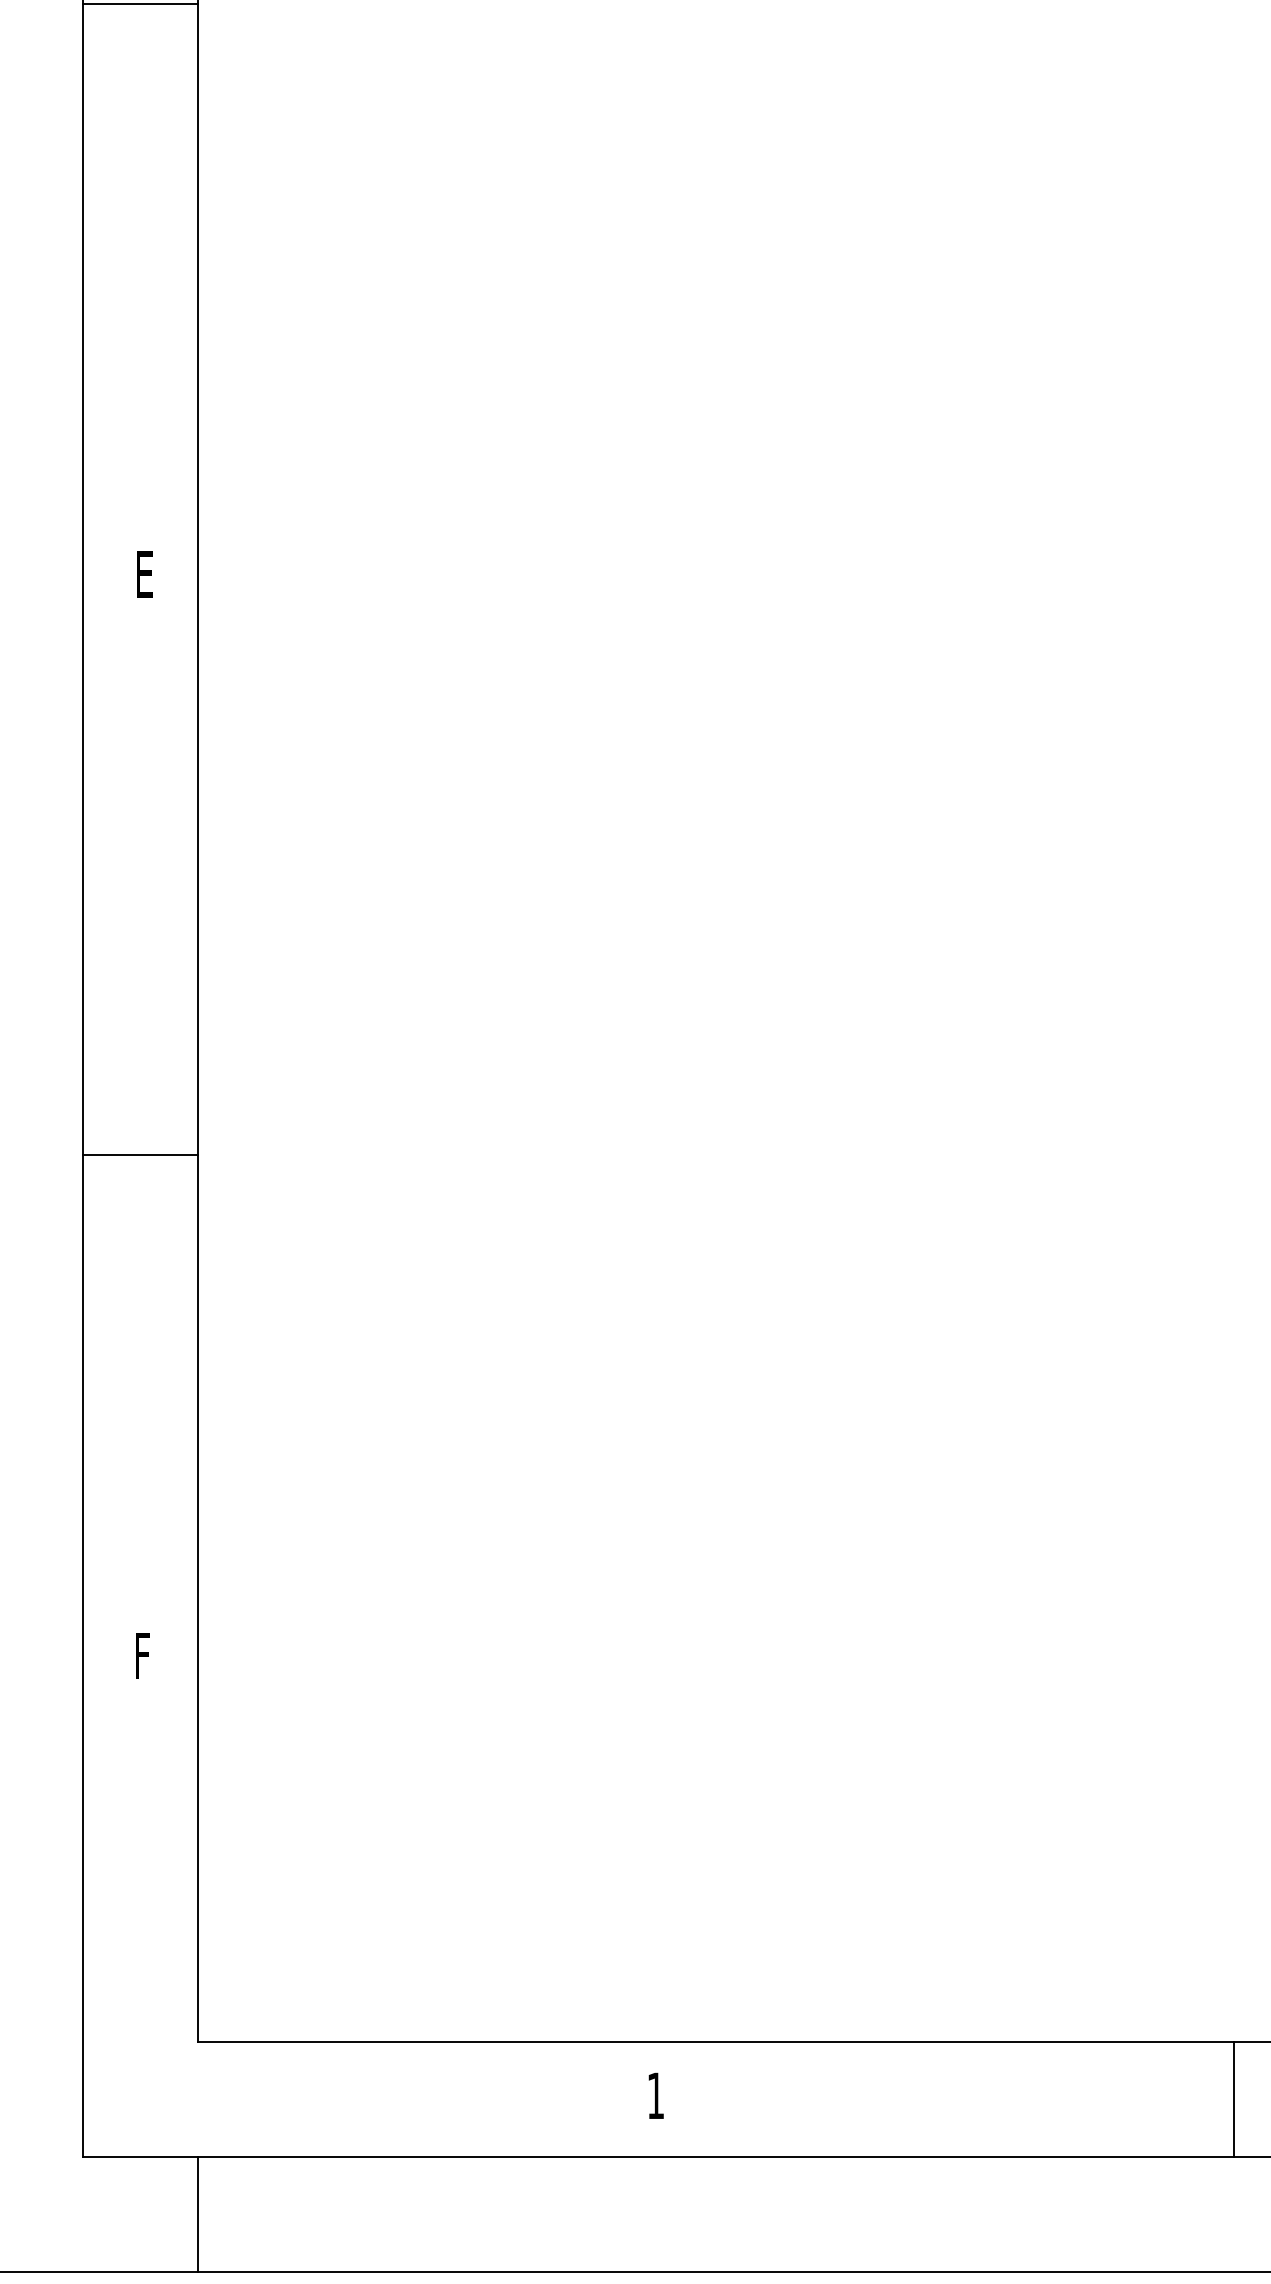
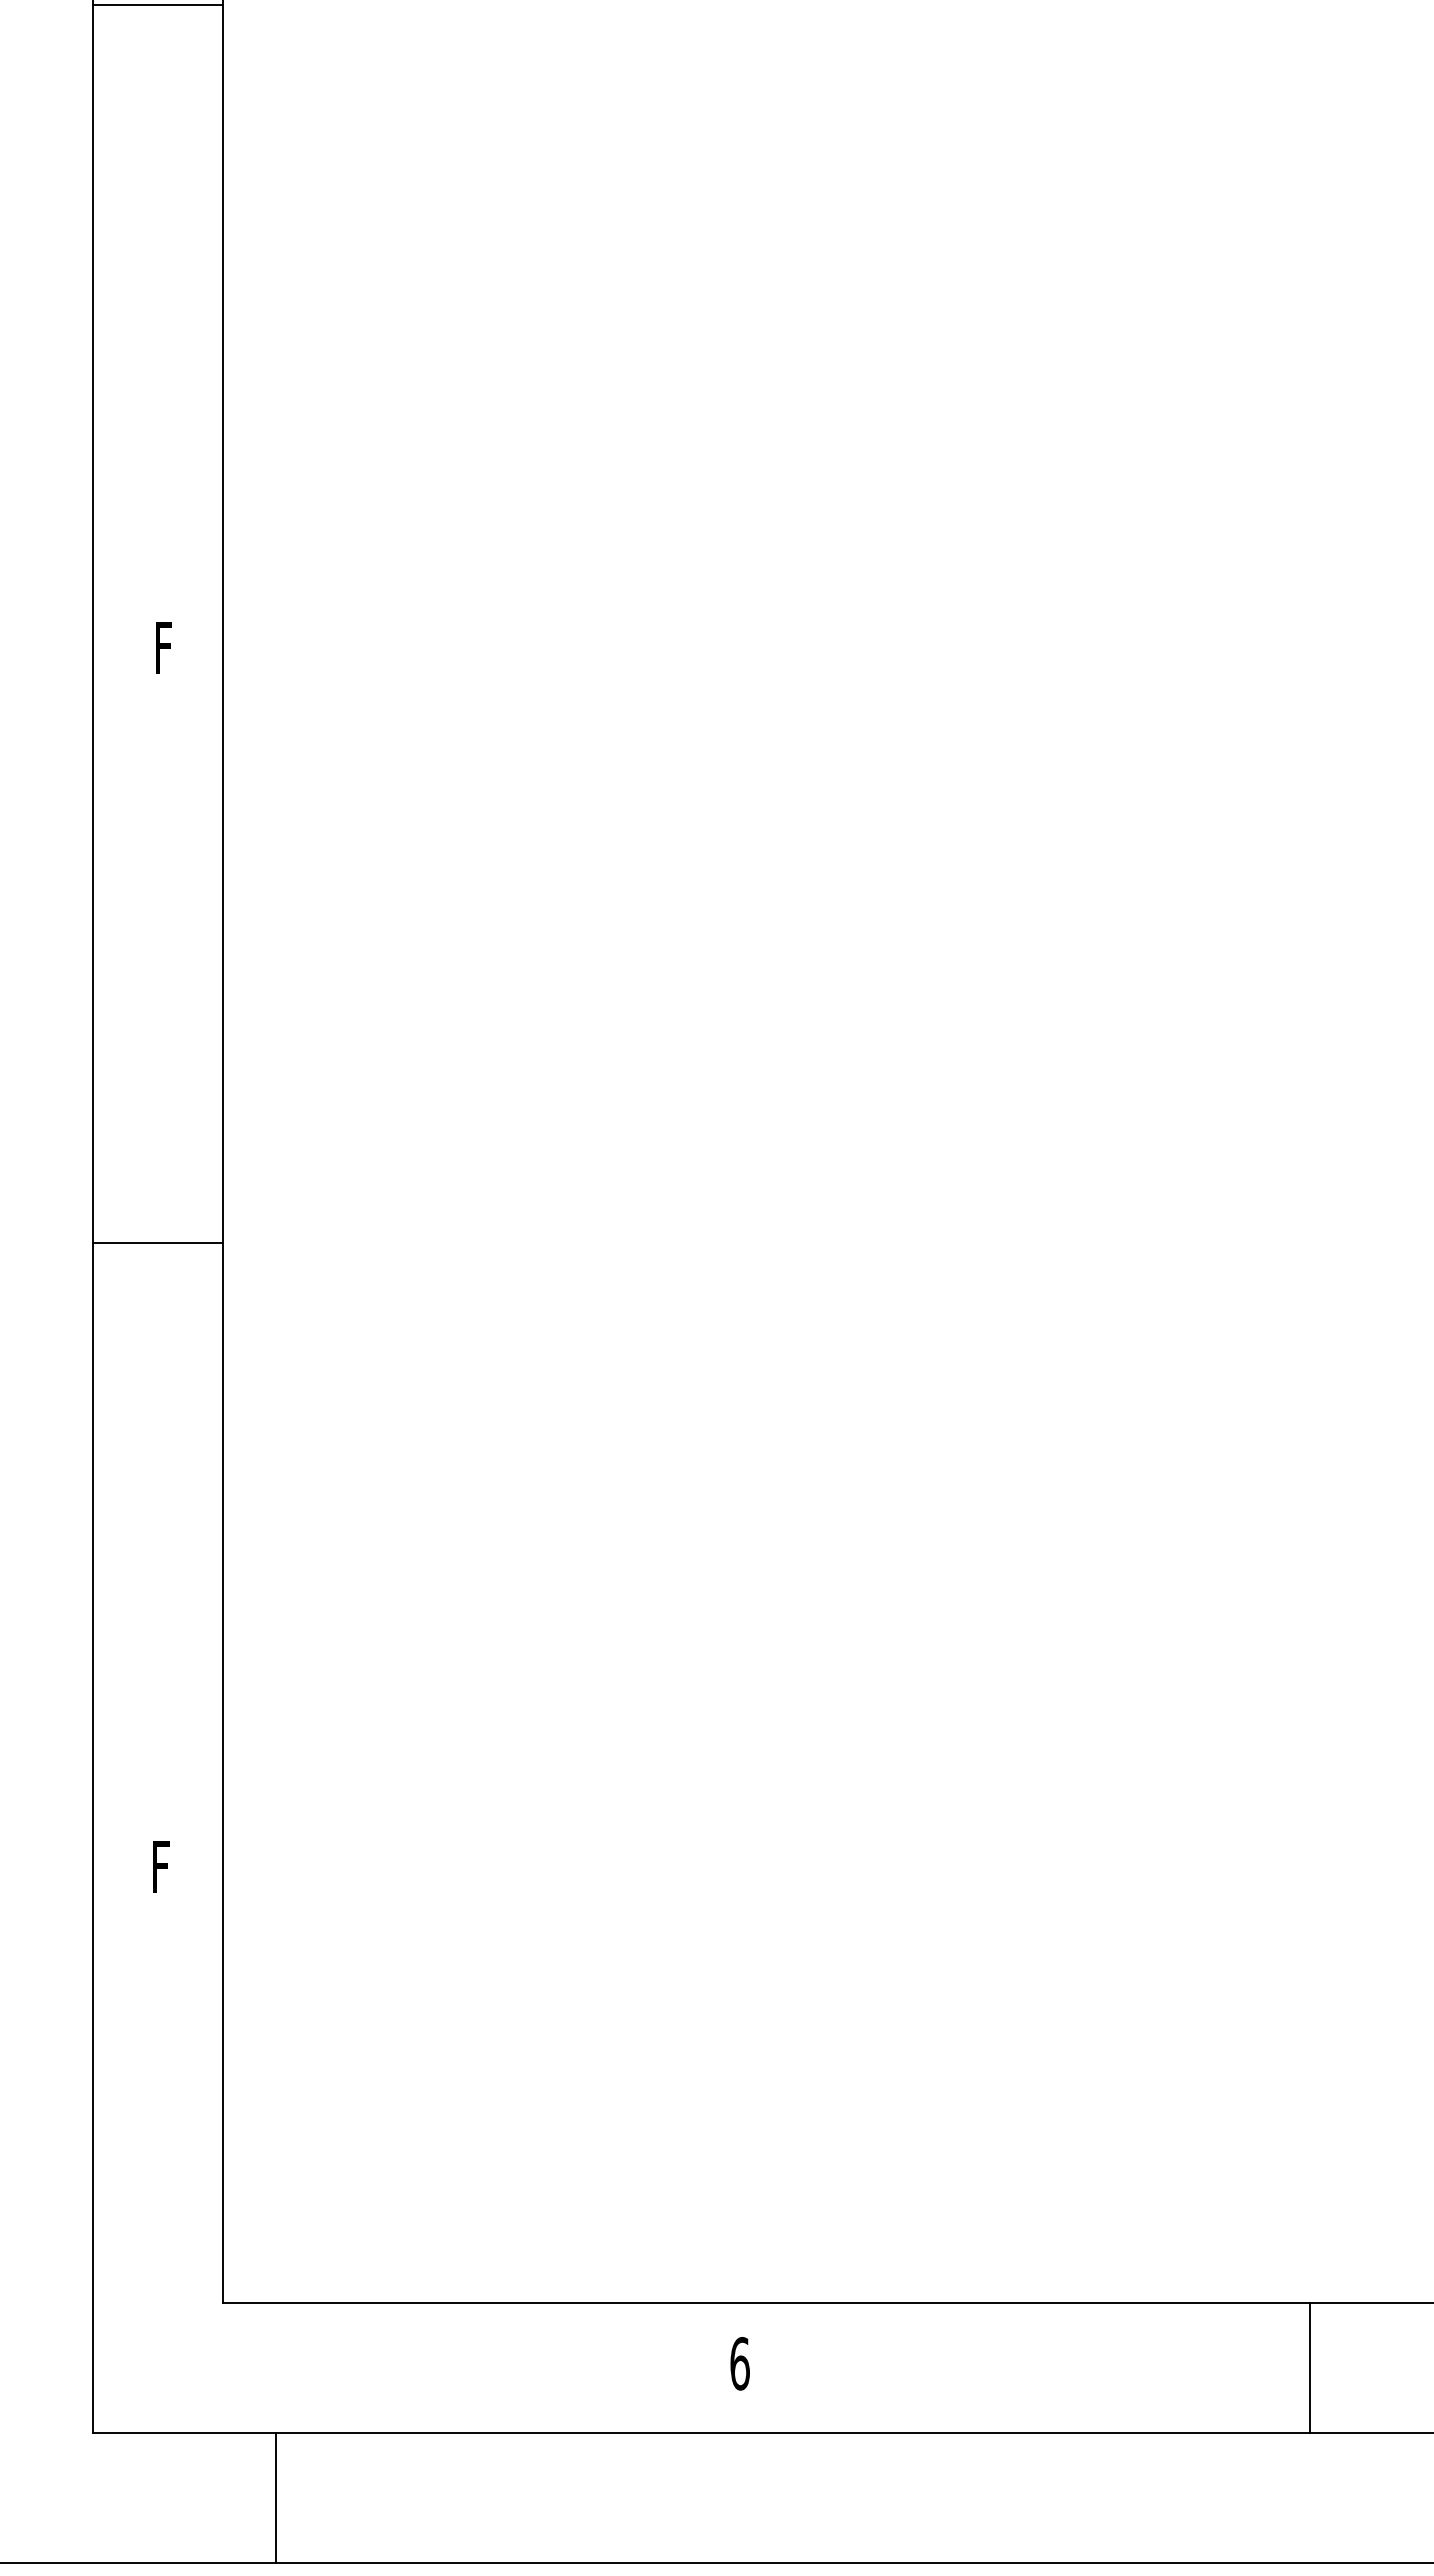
text: (144, 574) -> (163, 647), E -> F
line: (140, 1155) -> (158, 1243), moved
text: (655, 2095) -> (739, 2363), 1 -> 6
line: (1233, 2099) -> (1309, 2367), moved
line: (197, 2214) -> (276, 2497), moved

